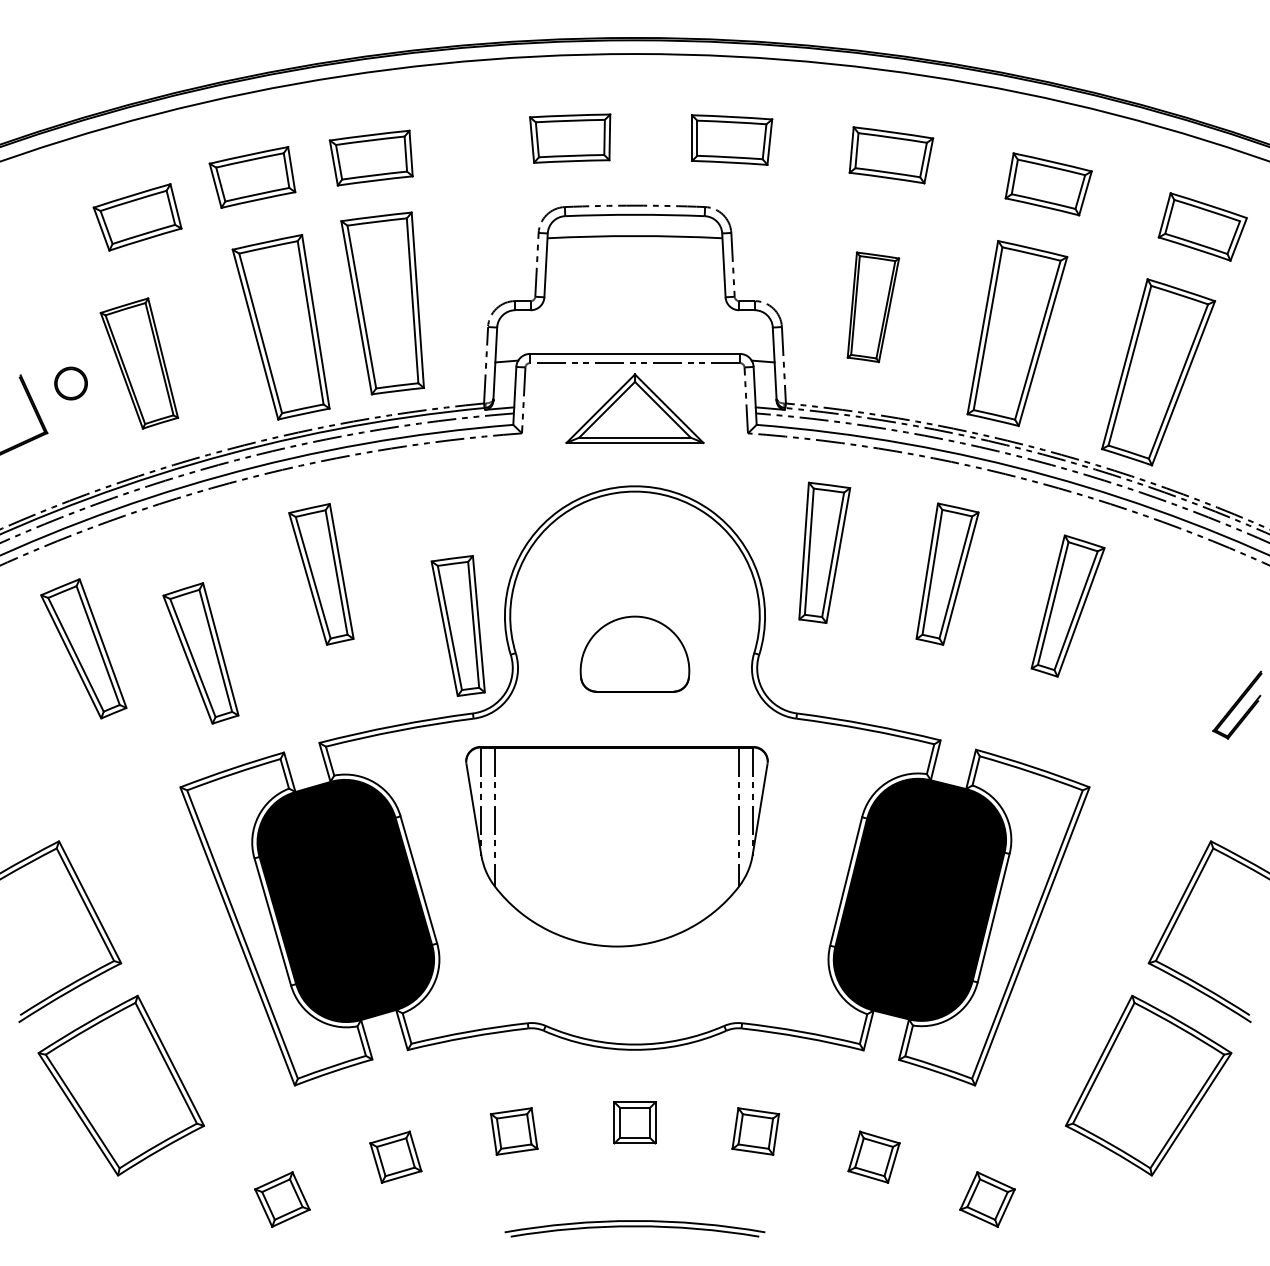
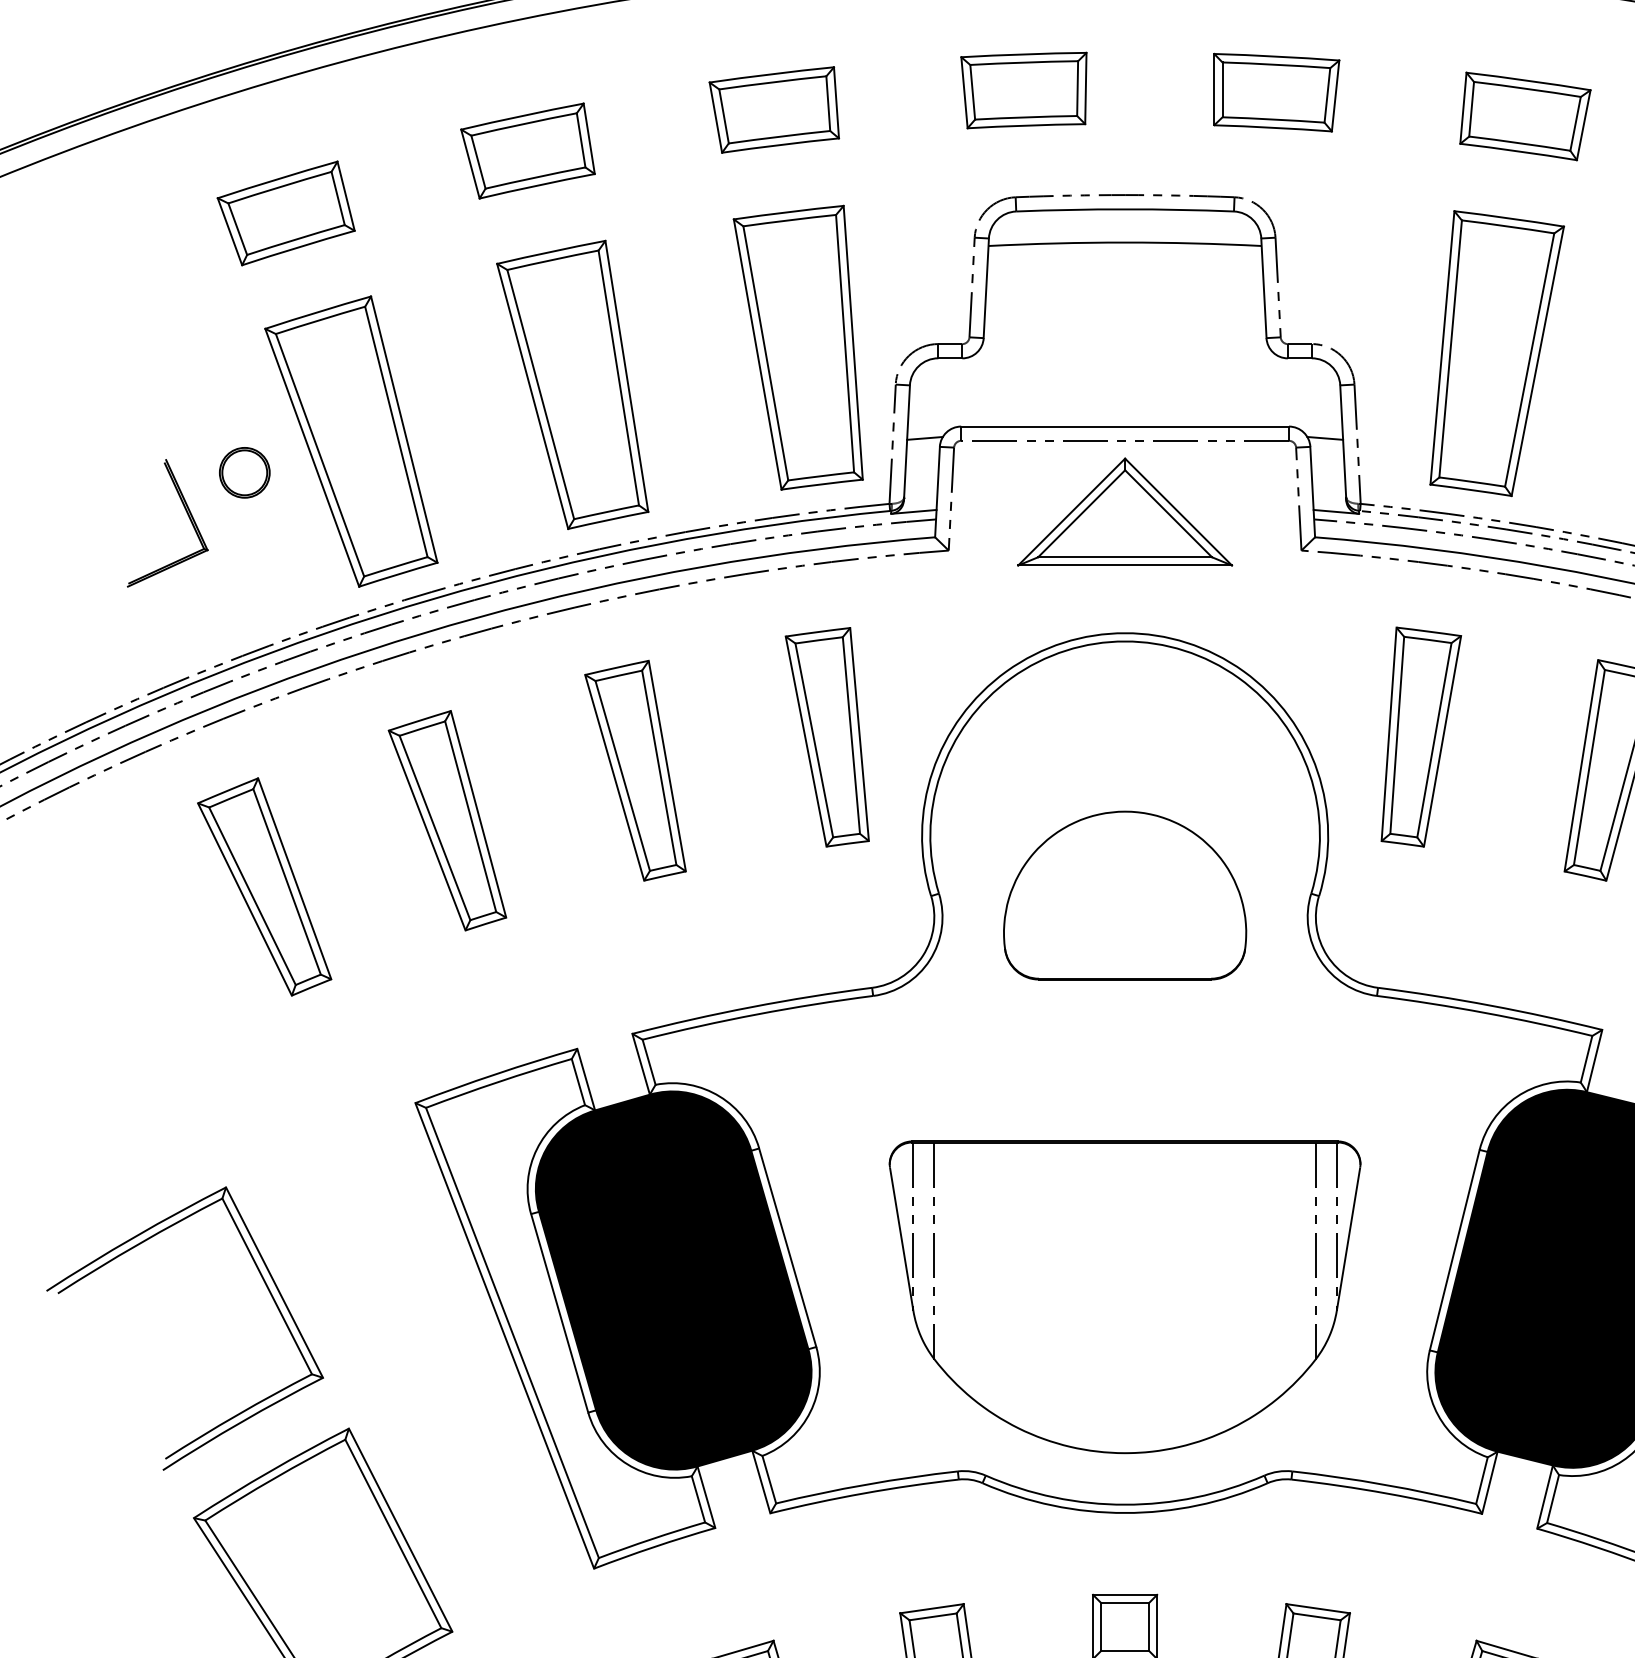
part: (370, 157) -> (773, 108), moved
part: (137, 217) -> (286, 213), moved
part: (382, 303) -> (798, 347), moved
part: (873, 307) -> (1497, 354), size x1.67
part: (139, 363) -> (351, 441), size x1.43
part: (457, 625) -> (826, 736), moved
part: (200, 653) -> (446, 820), moved
part: (634, 653) -> (1124, 894), size x1.43
part: (616, 846) -> (1124, 1296), moved

